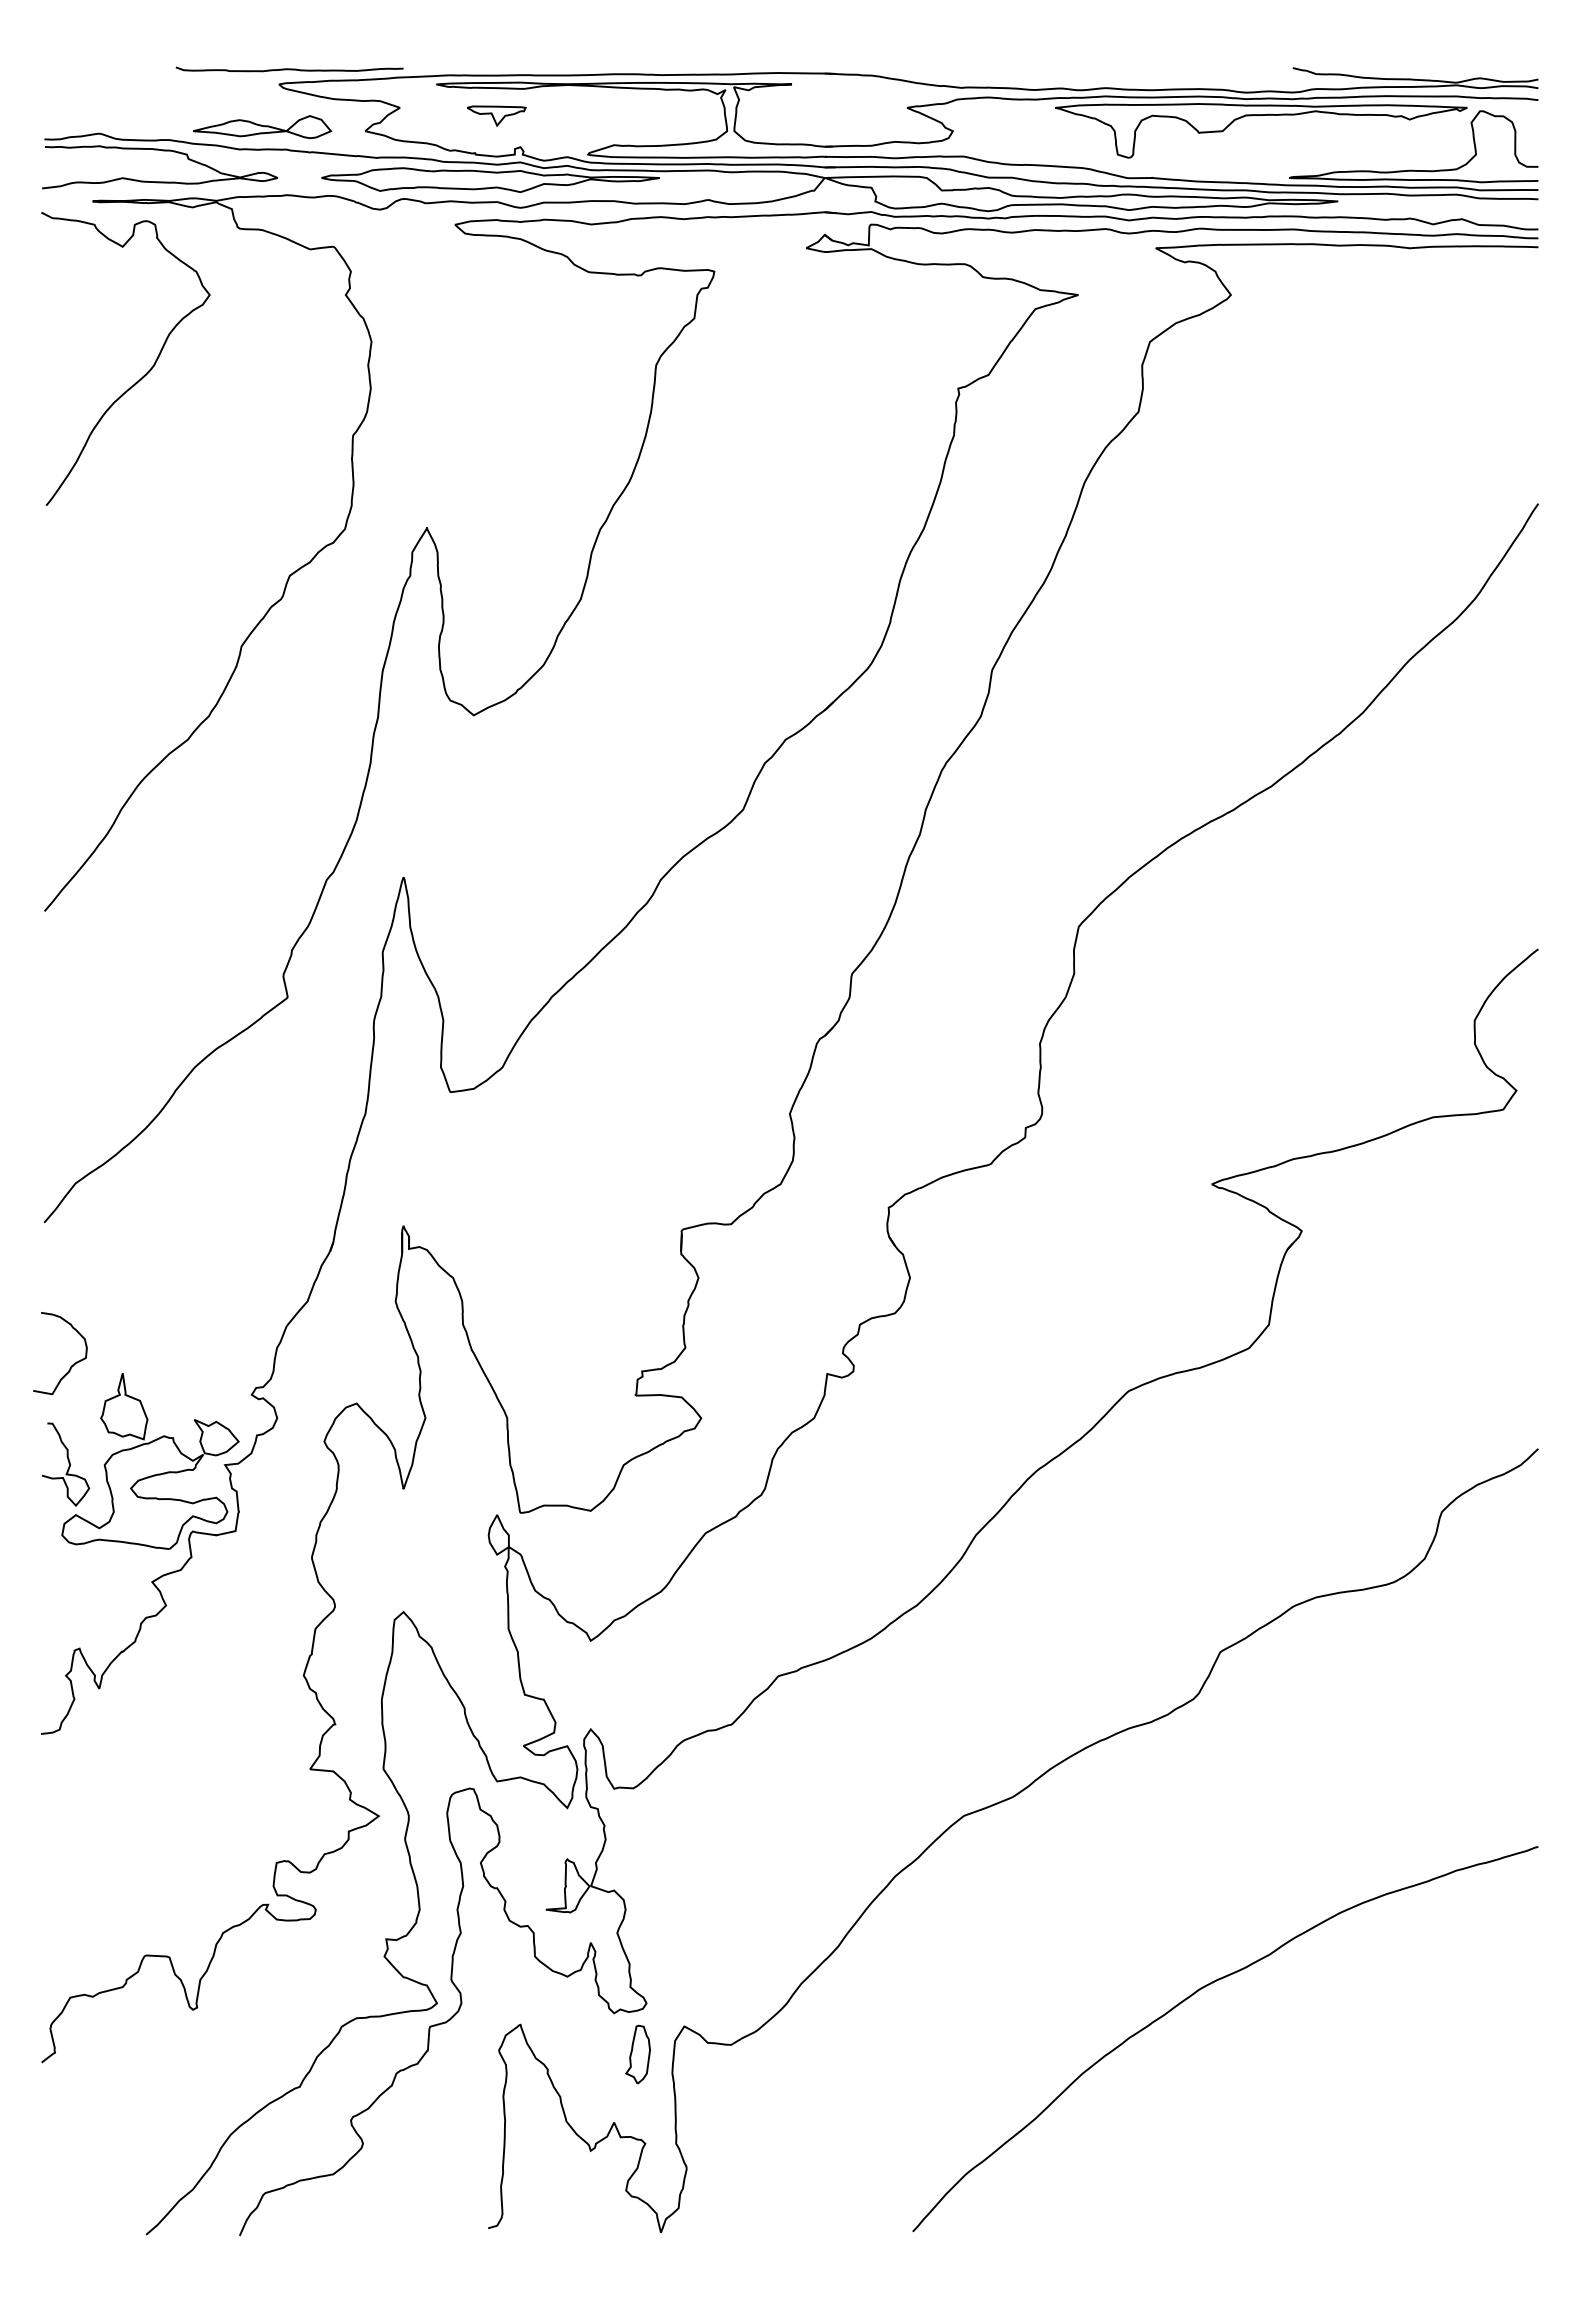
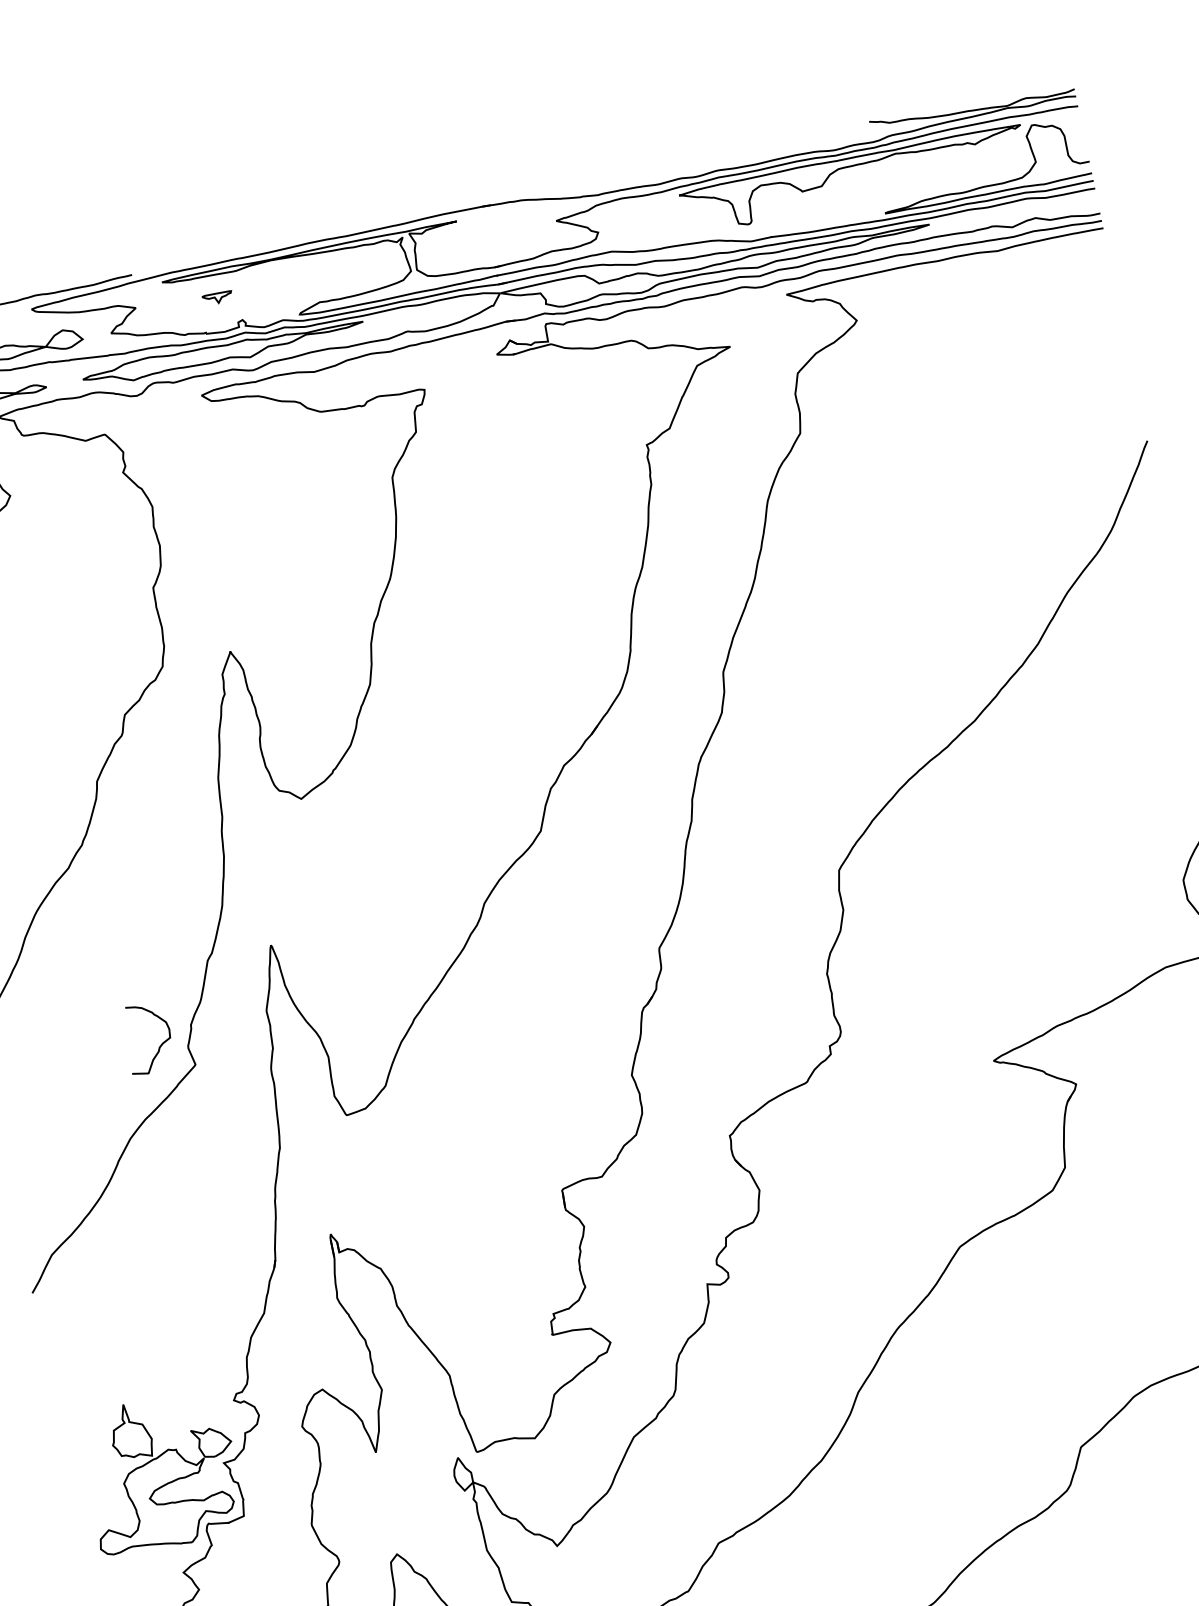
part: (496, 115) -> (217, 297), size x0.6
curve: (72, 1364) -> (160, 1045), moved
curve: (68, 1463) -> (93, 1488), removed

